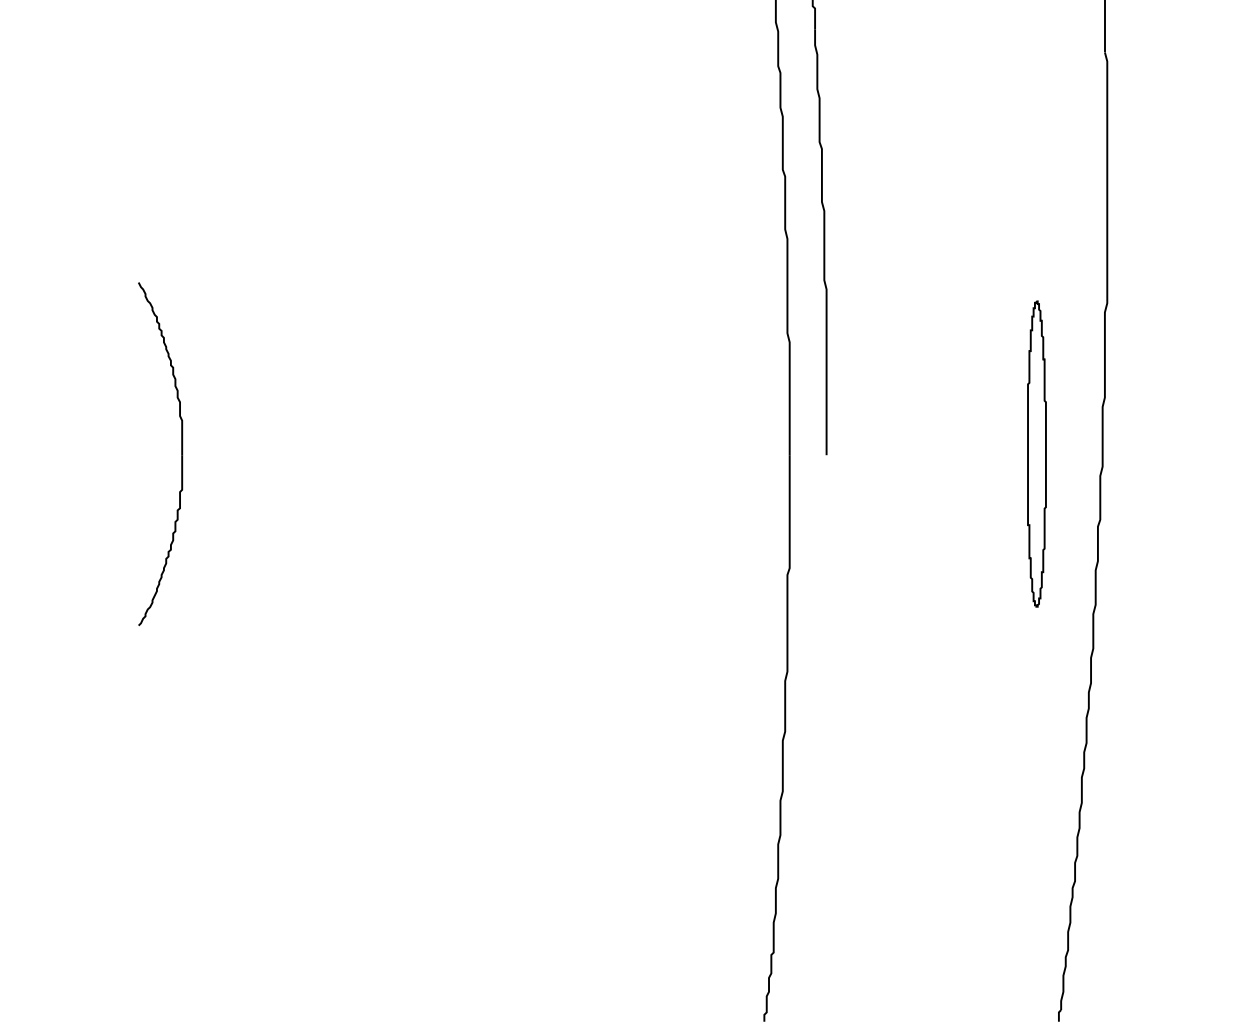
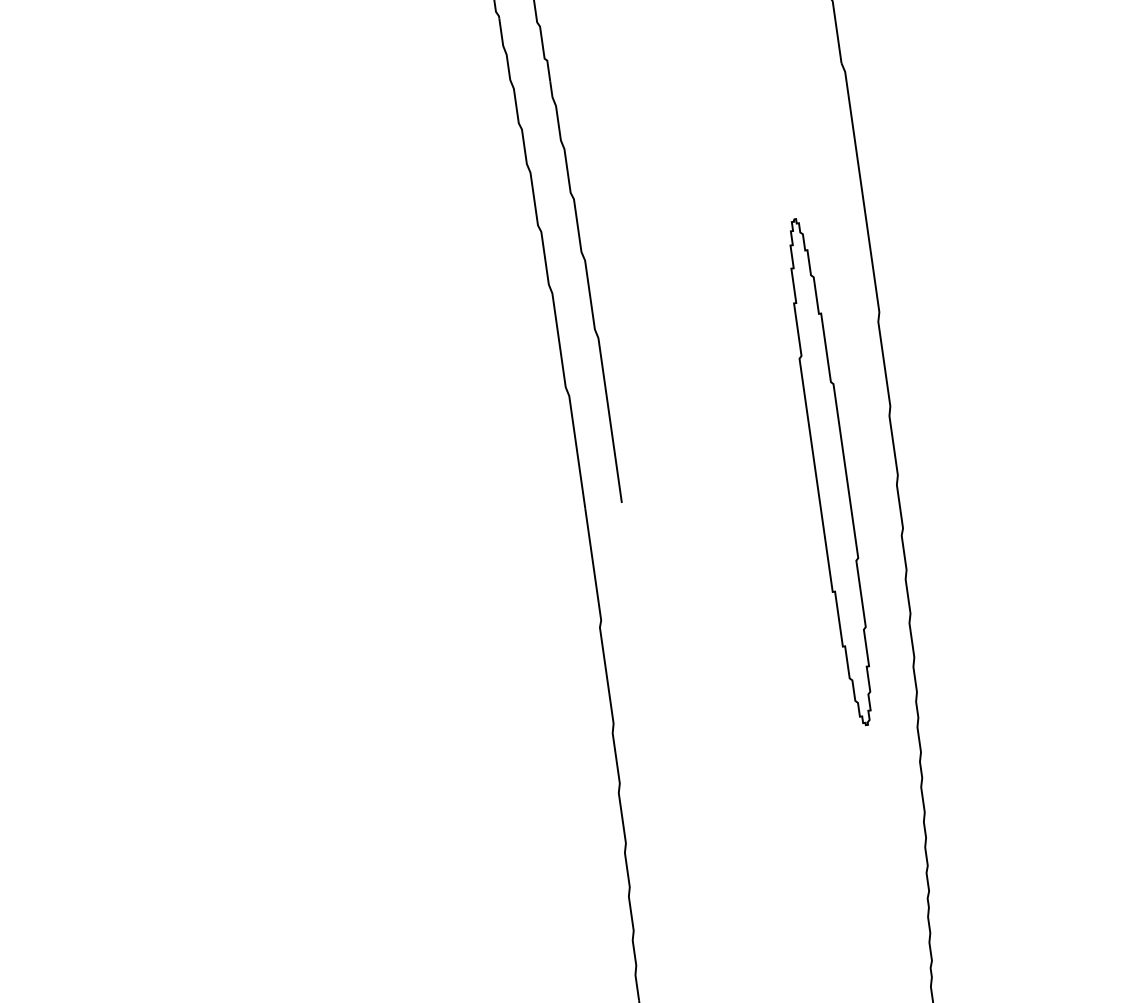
part: (1036, 453) -> (830, 471), size x1.67

